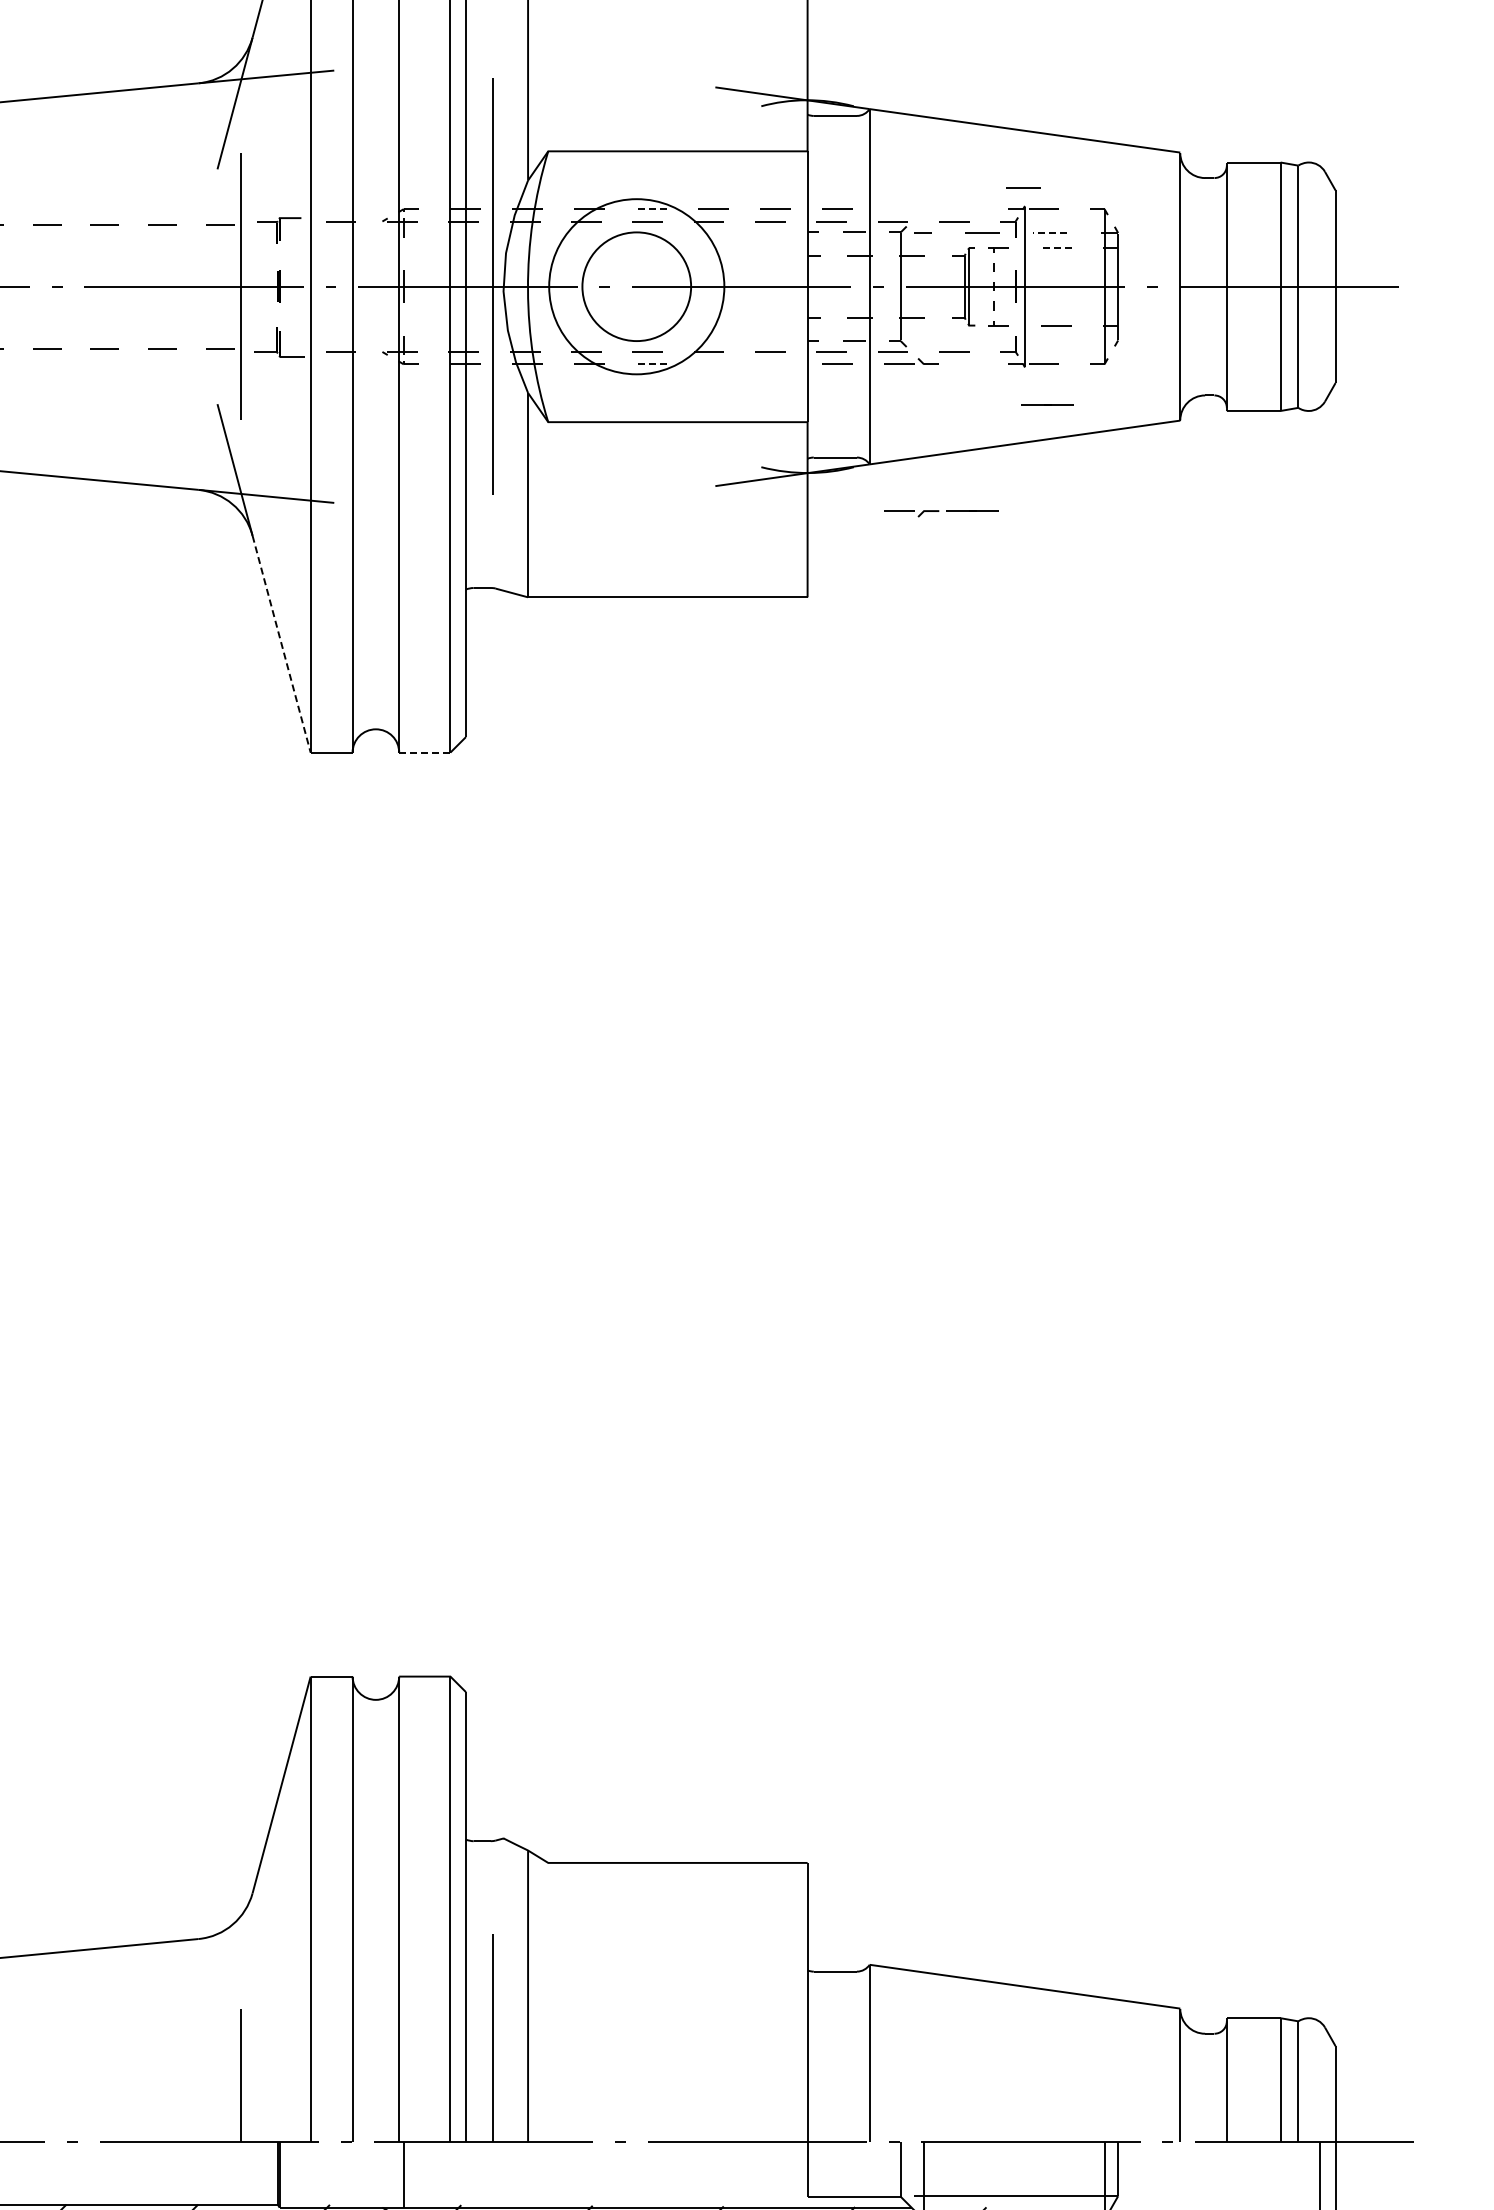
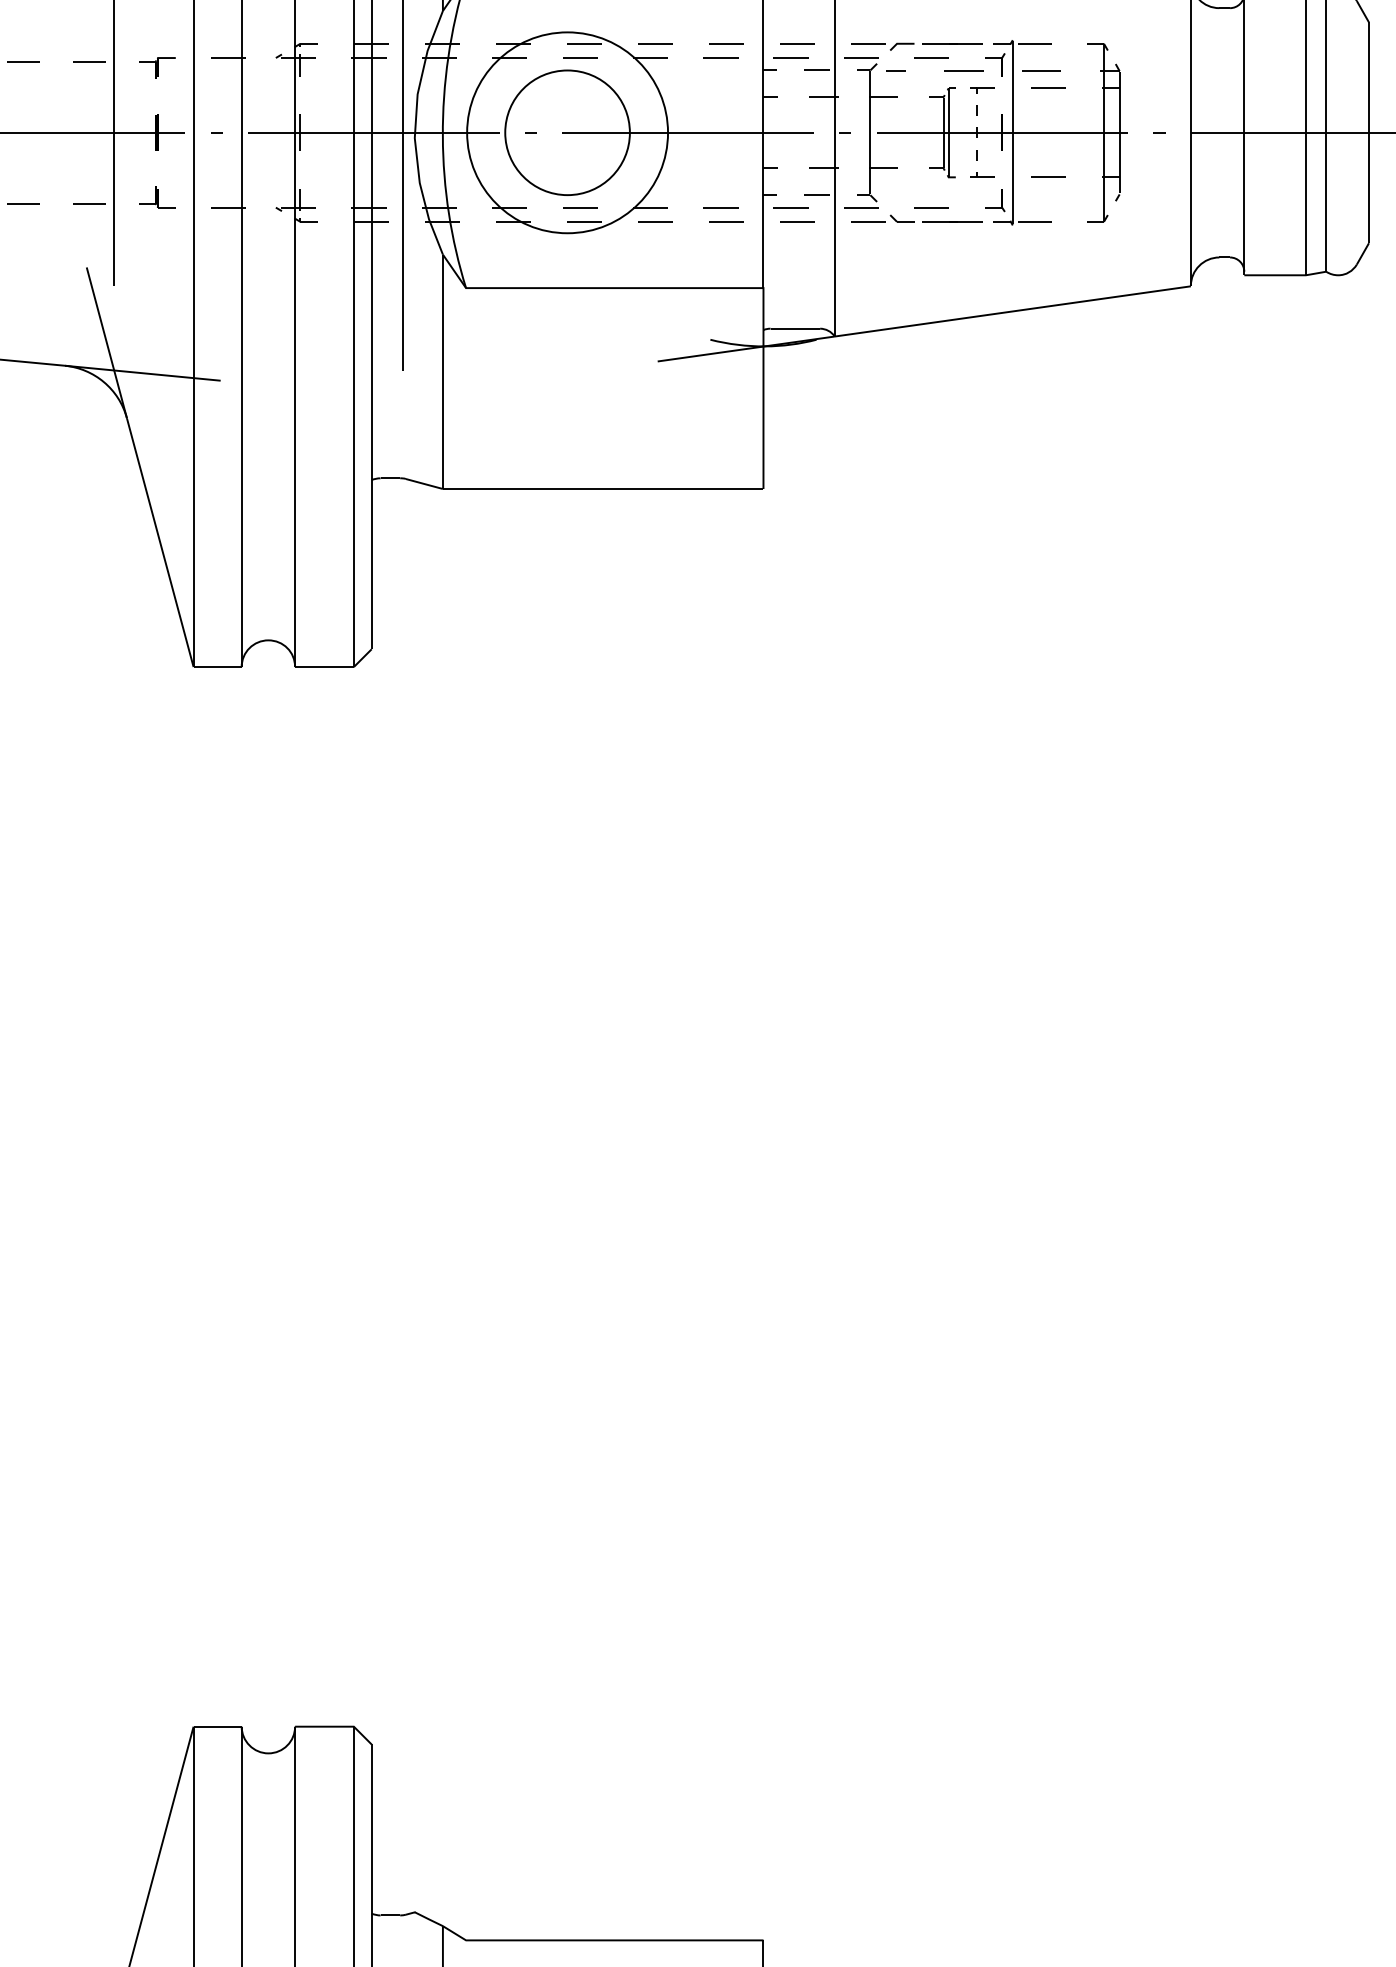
line: (1023, 187) -> (1011, 18), removed
line: (651, 209) -> (584, 44), dashed -> solid
part: (279, 229) -> (157, 67), size x0.71
line: (1050, 233) -> (1042, 71), dashed -> solid
line: (1056, 247) -> (1048, 87), dashed -> solid
part: (278, 342) -> (156, 196), size x0.62
line: (713, 363) -> (655, 220), added
line: (775, 363) -> (726, 220), added
line: (651, 364) -> (584, 221), dashed -> solid
line: (1047, 404) -> (952, 220), moved
part: (941, 513) -> (917, 46), moved
line: (281, 644) -> (160, 543), dashed -> solid
line: (424, 752) -> (324, 666), dashed -> solid

